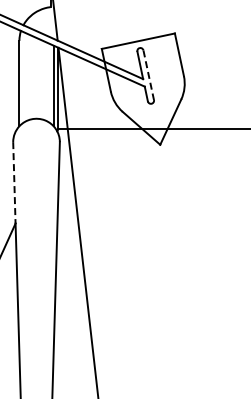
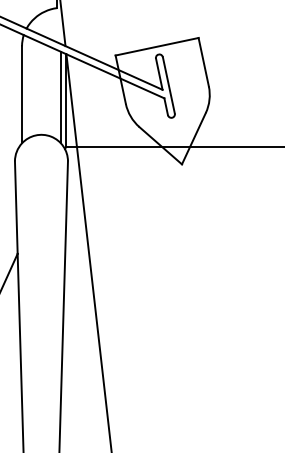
line: (148, 75) -> (168, 85), dashed -> solid
line: (14, 182) -> (16, 207), dashed -> solid

